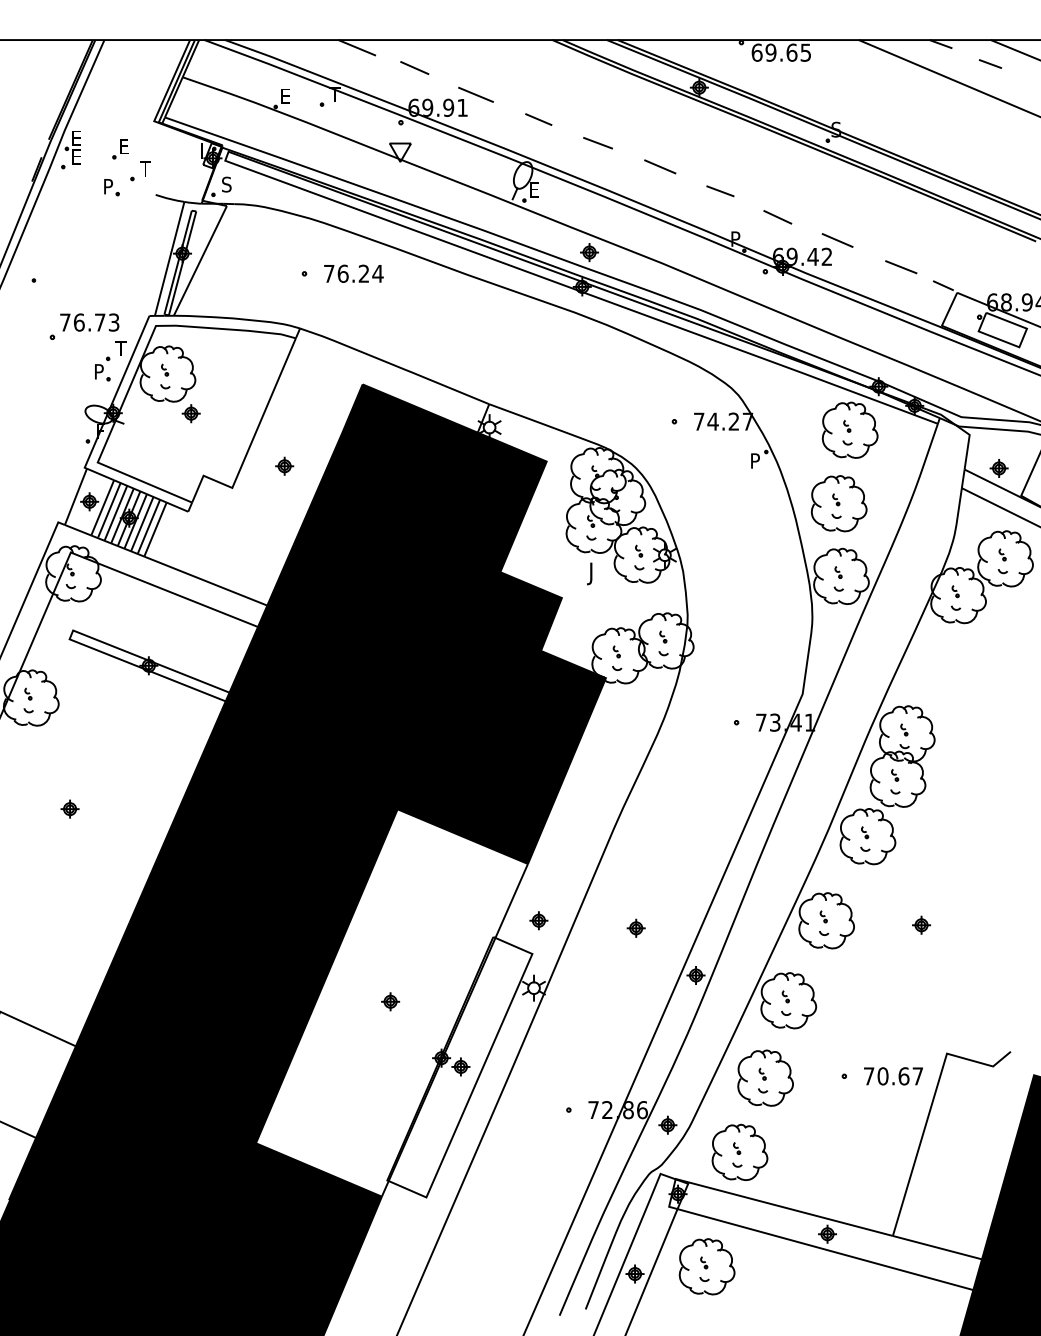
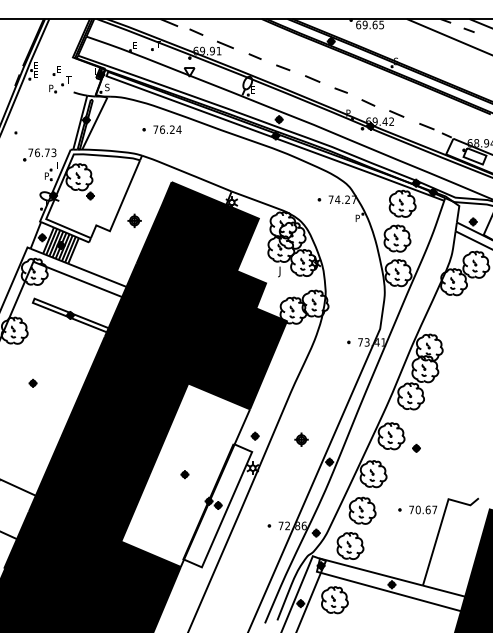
part: (284, 465) -> (134, 220), size x1.6
part: (921, 923) -> (416, 447), moved
part: (634, 927) -> (300, 439), size x1.6

